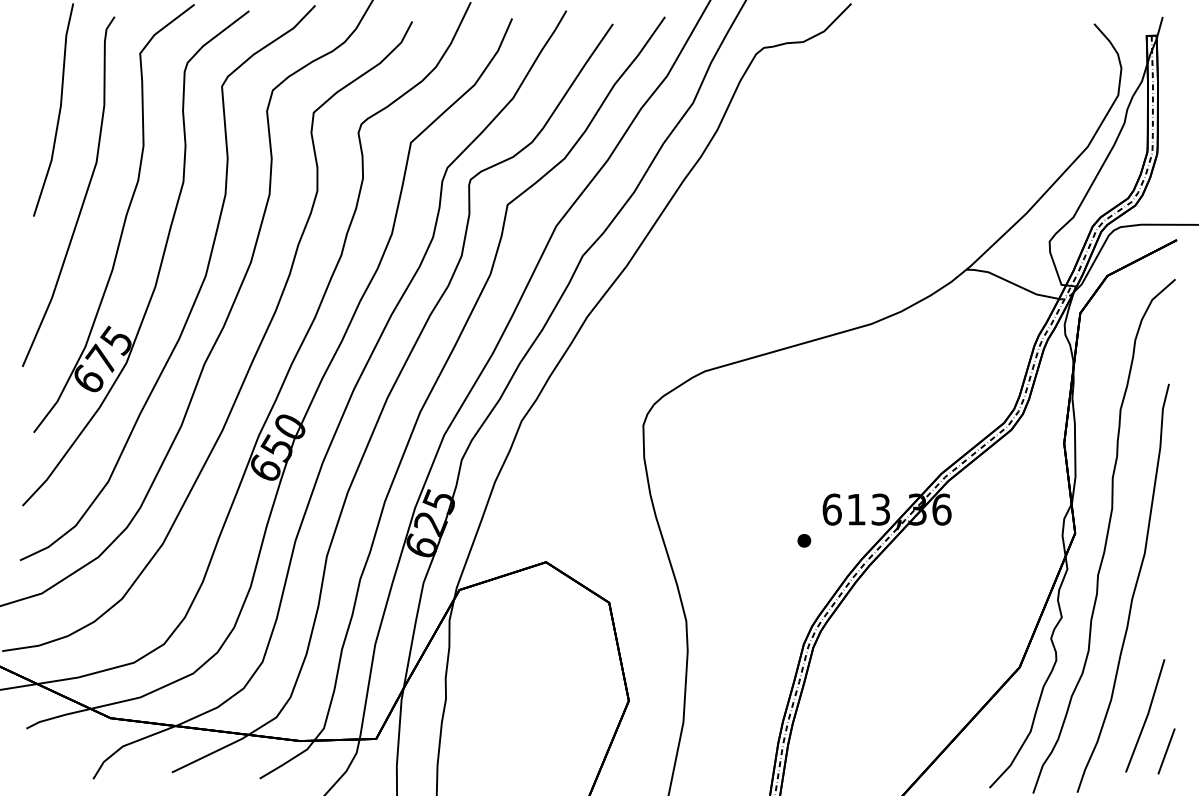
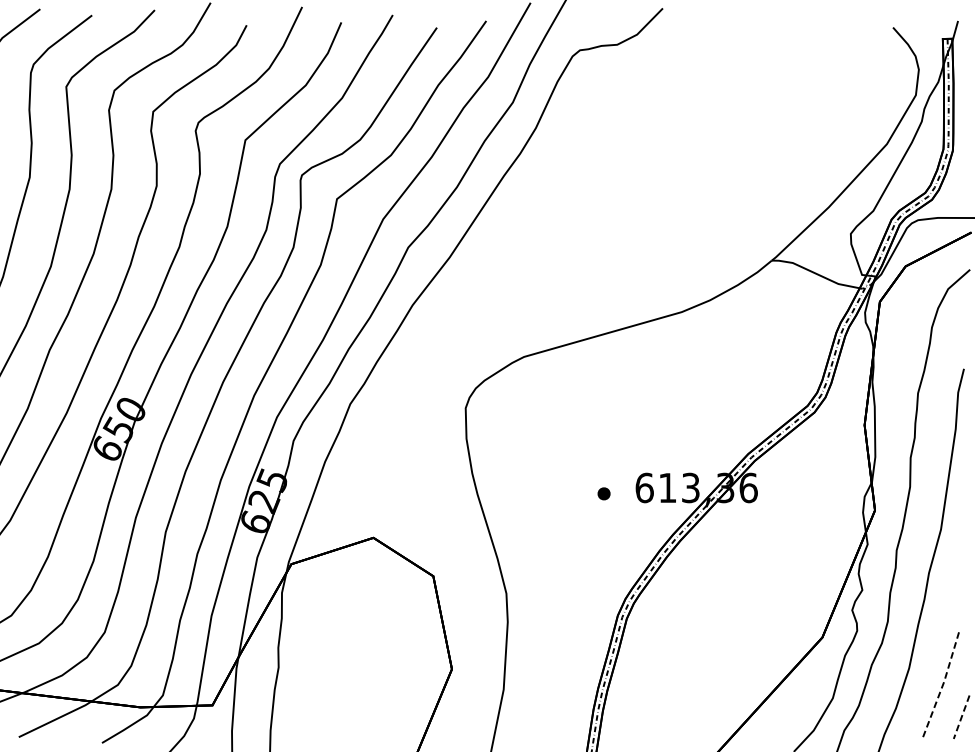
part: (804, 540) -> (604, 493), moved
line: (1147, 715) -> (943, 683), solid -> dashed
line: (1166, 751) -> (961, 717), solid -> dashed

